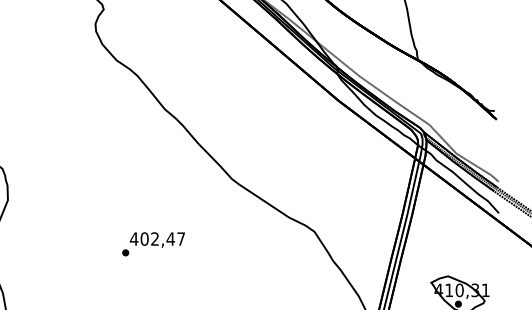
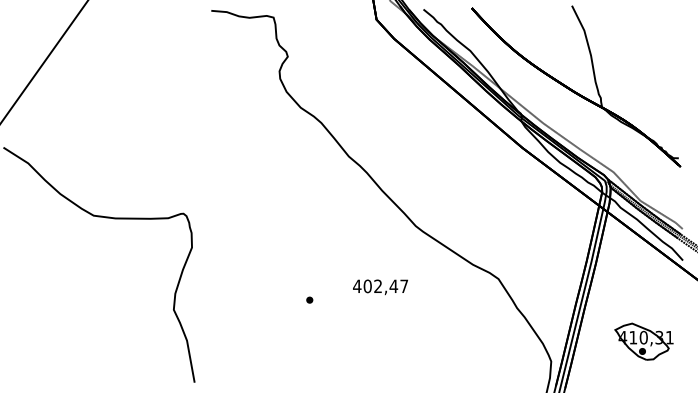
text: (157, 240) -> (380, 287), moved

